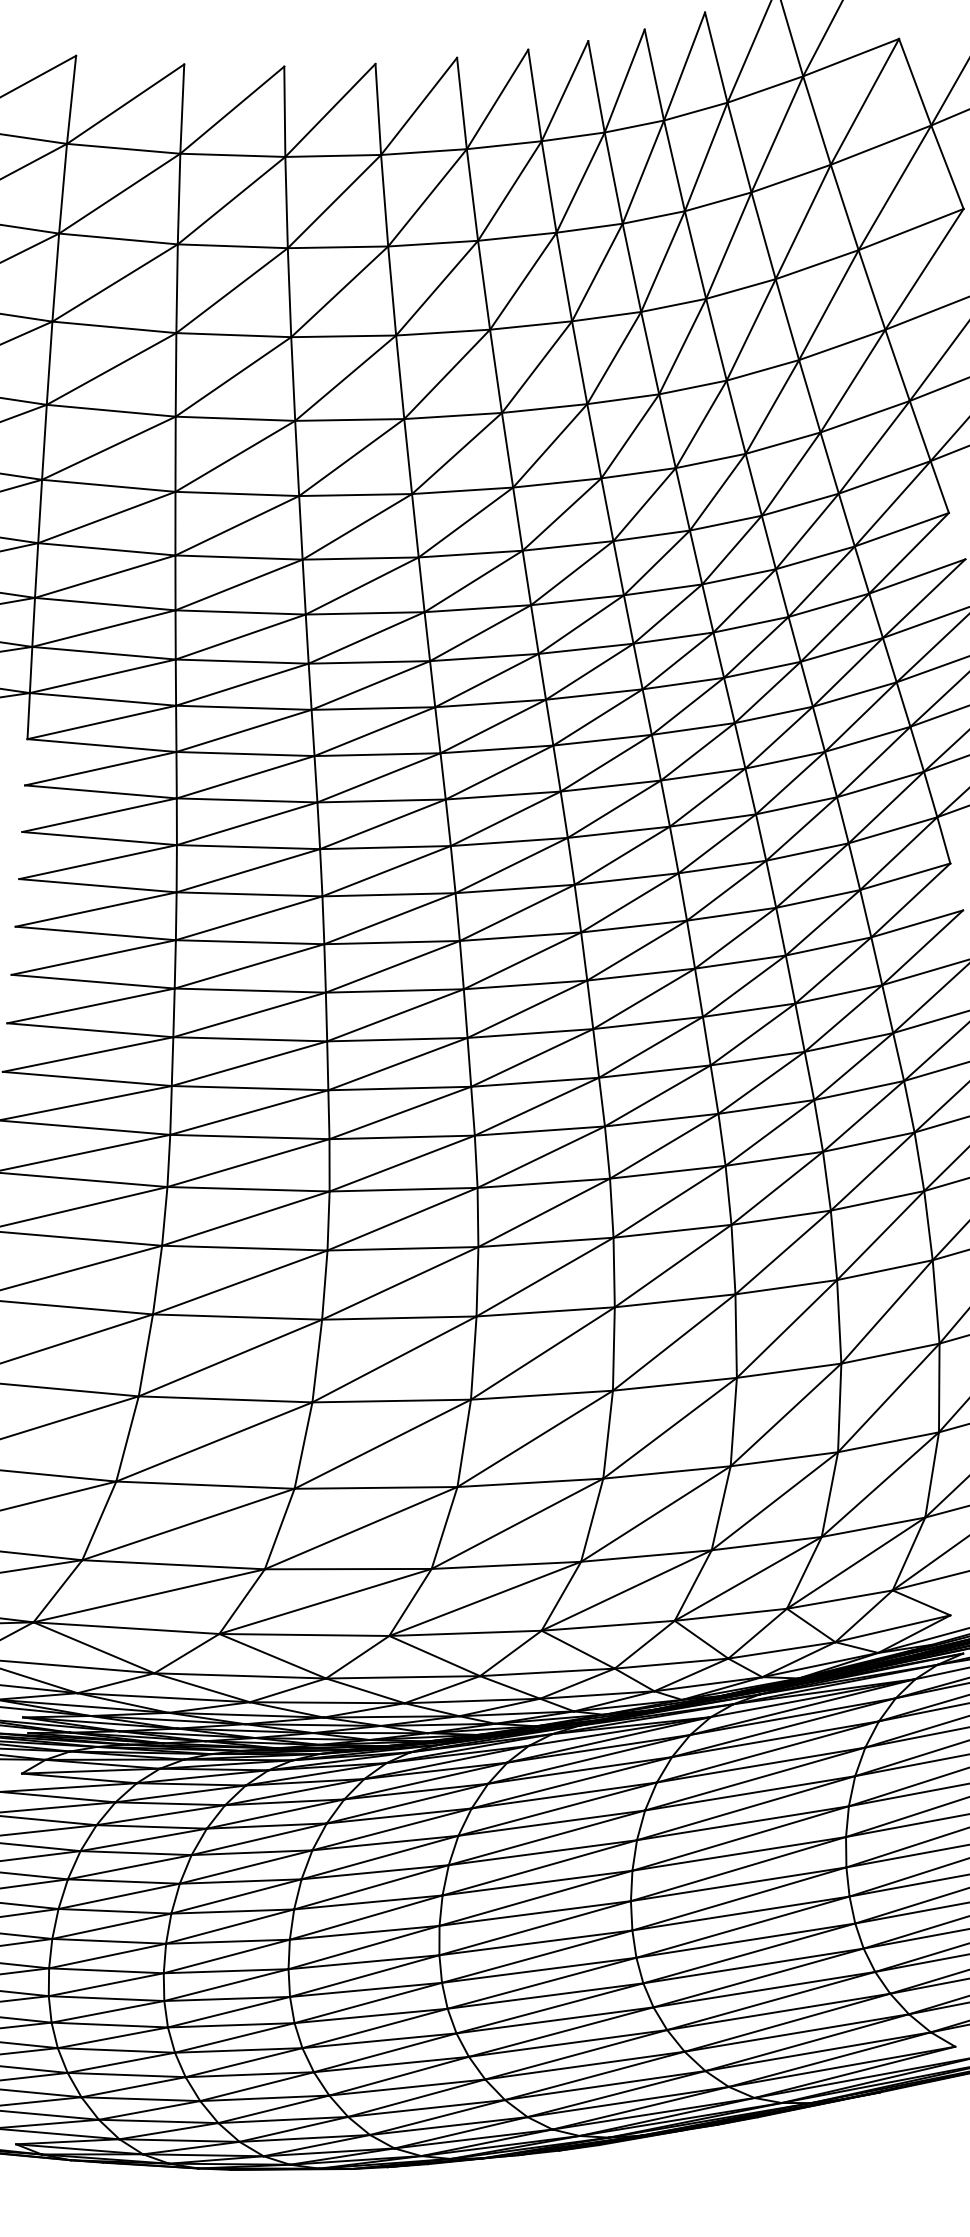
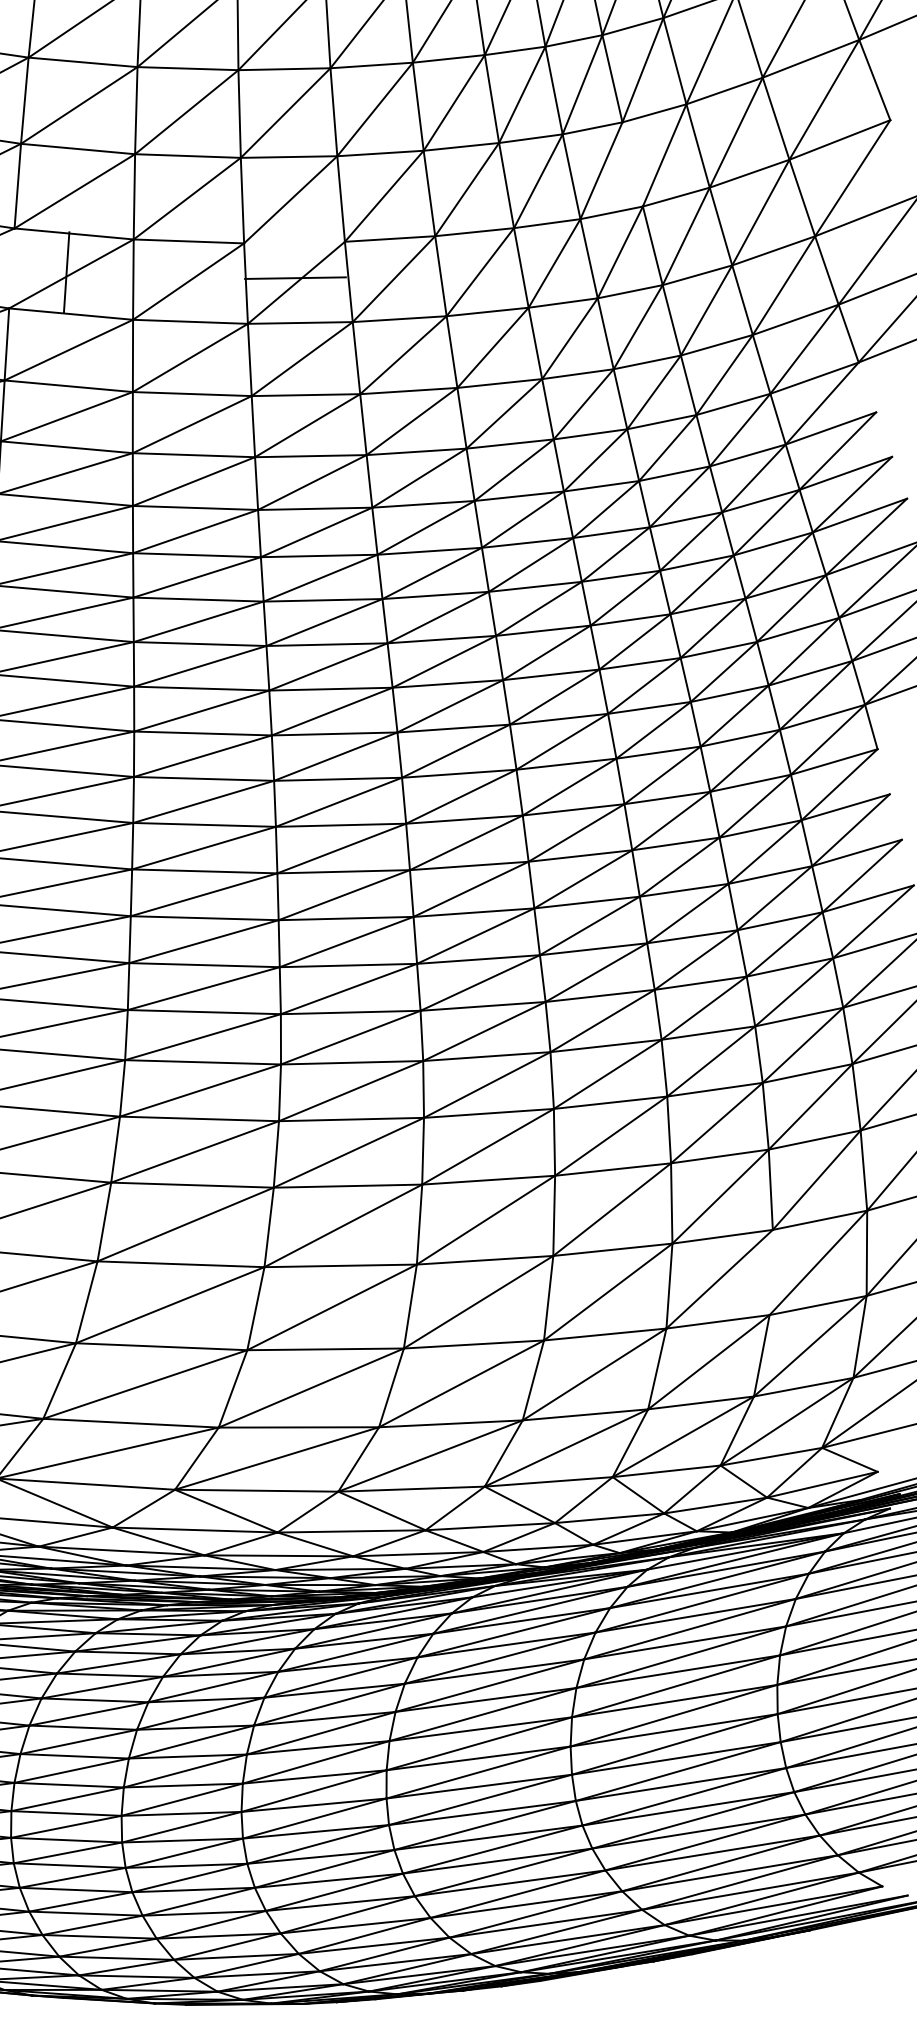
line: (695, 254) -> (632, 163), removed
line: (343, 336) -> (295, 278), moved
line: (49, 362) -> (66, 271), moved
line: (939, 487) -> (867, 387), removed
line: (839, 1407) -> (771, 1272), removed

